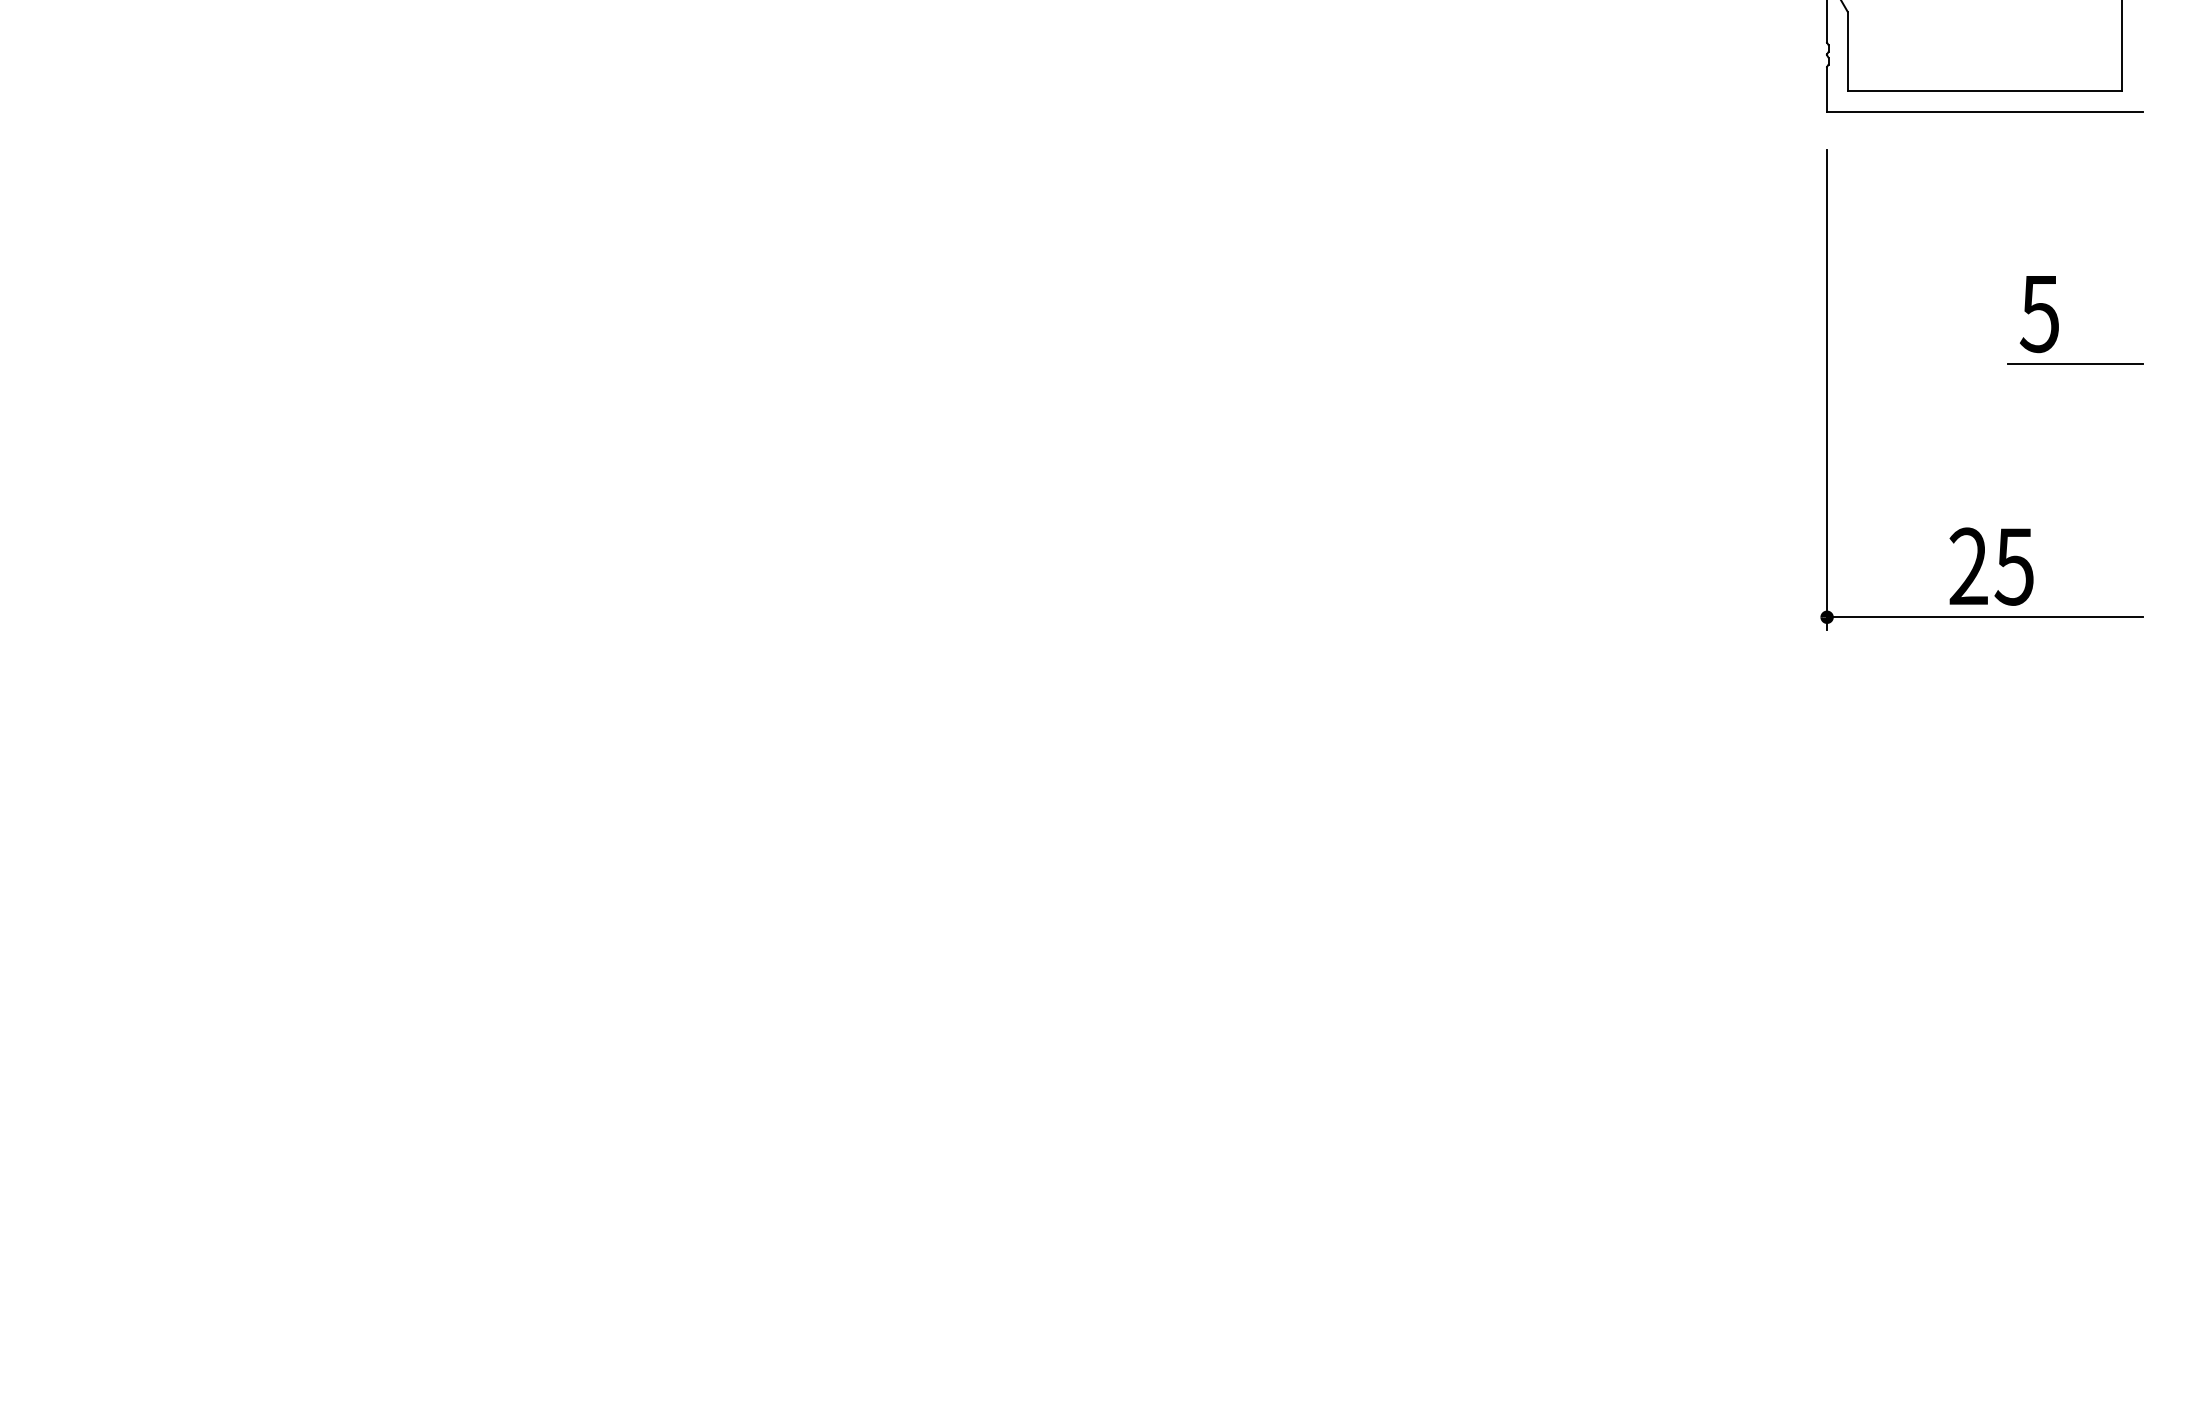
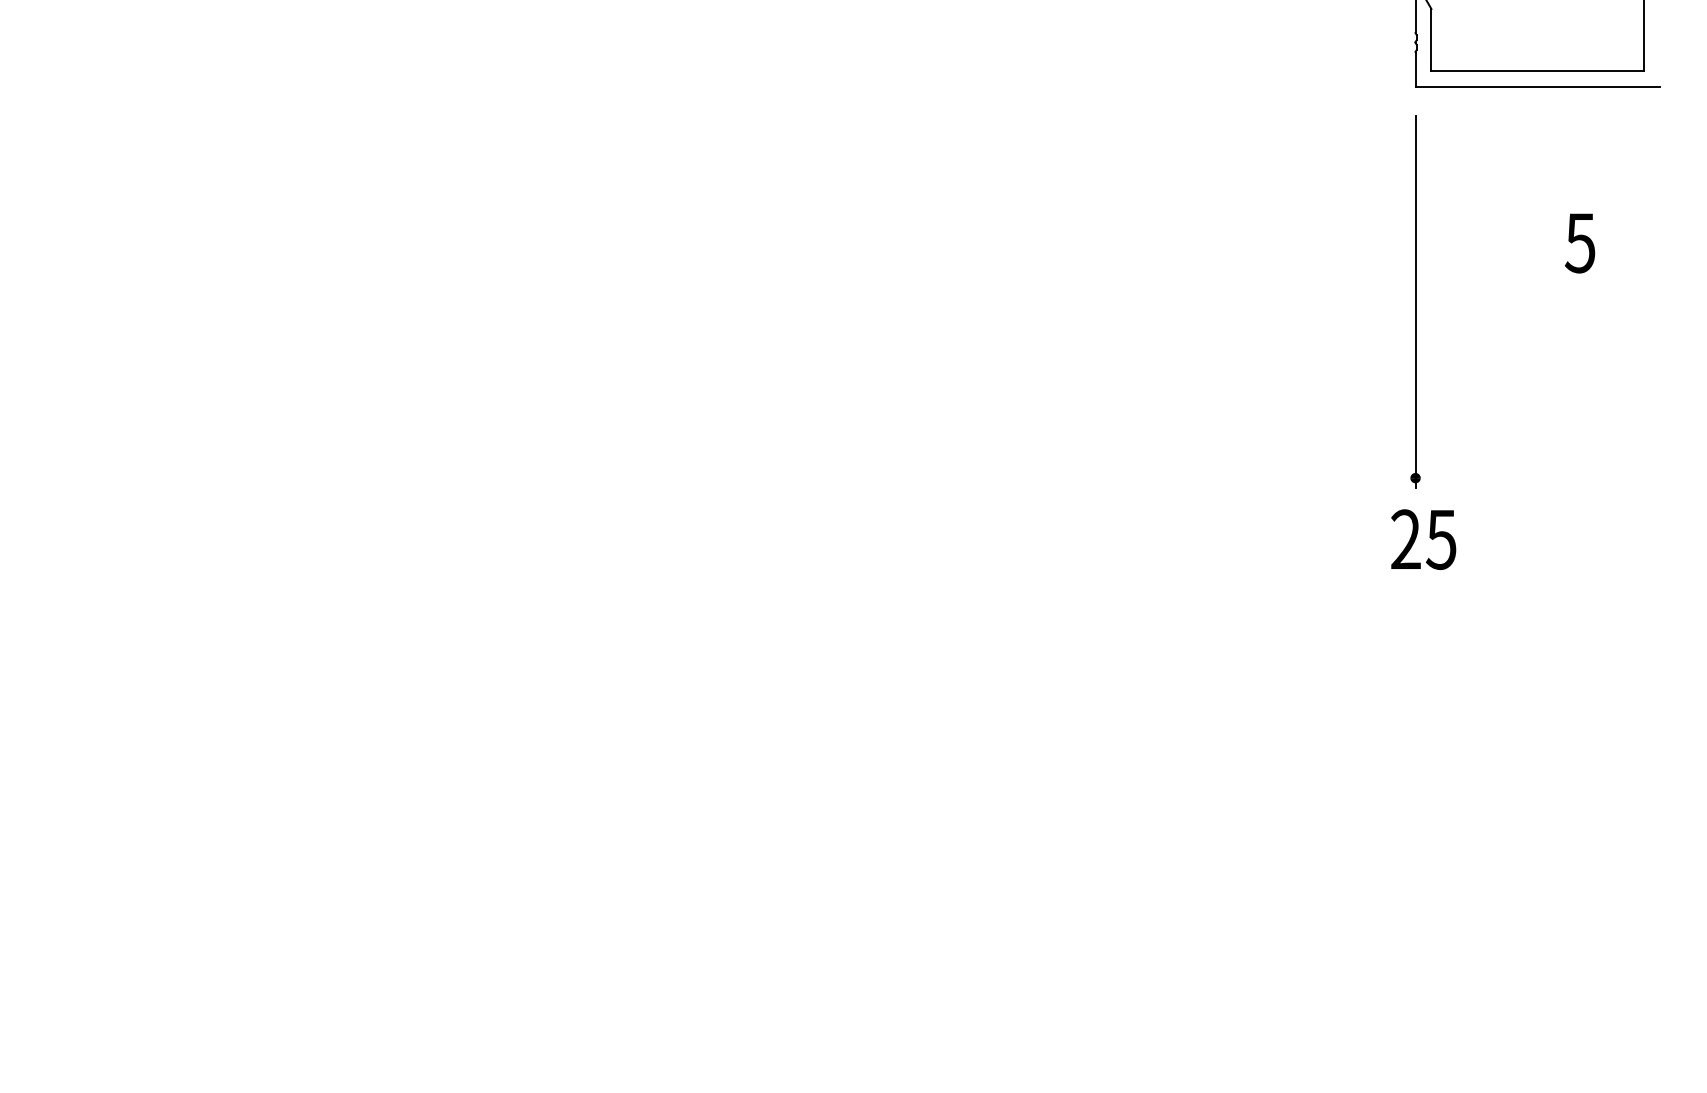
line: (2075, 364) -> (1607, 282), removed
text: (1991, 566) -> (1423, 539), moved
line: (1985, 617) -> (1538, 478), removed

